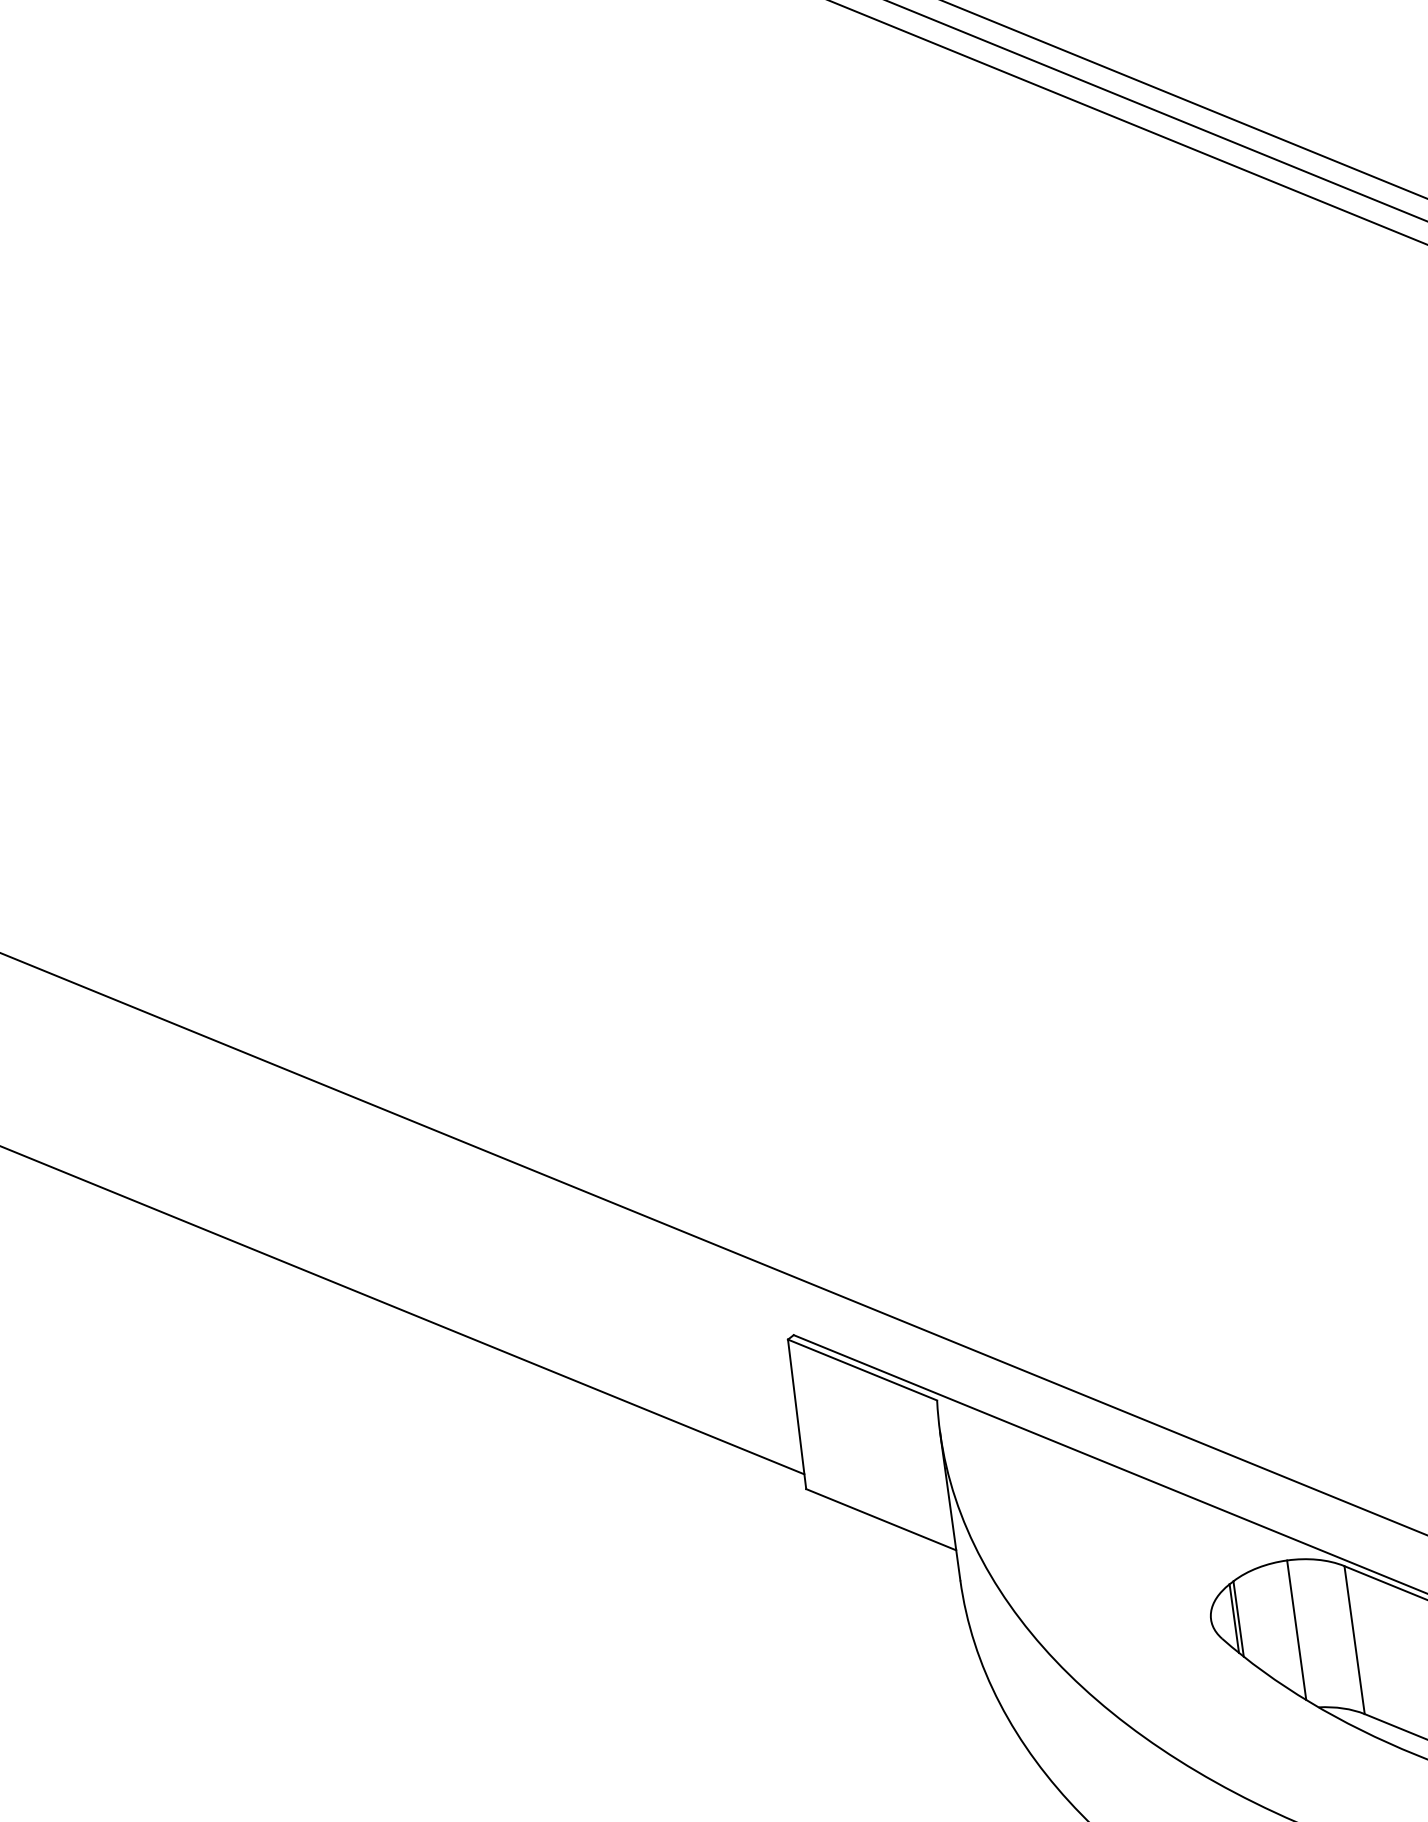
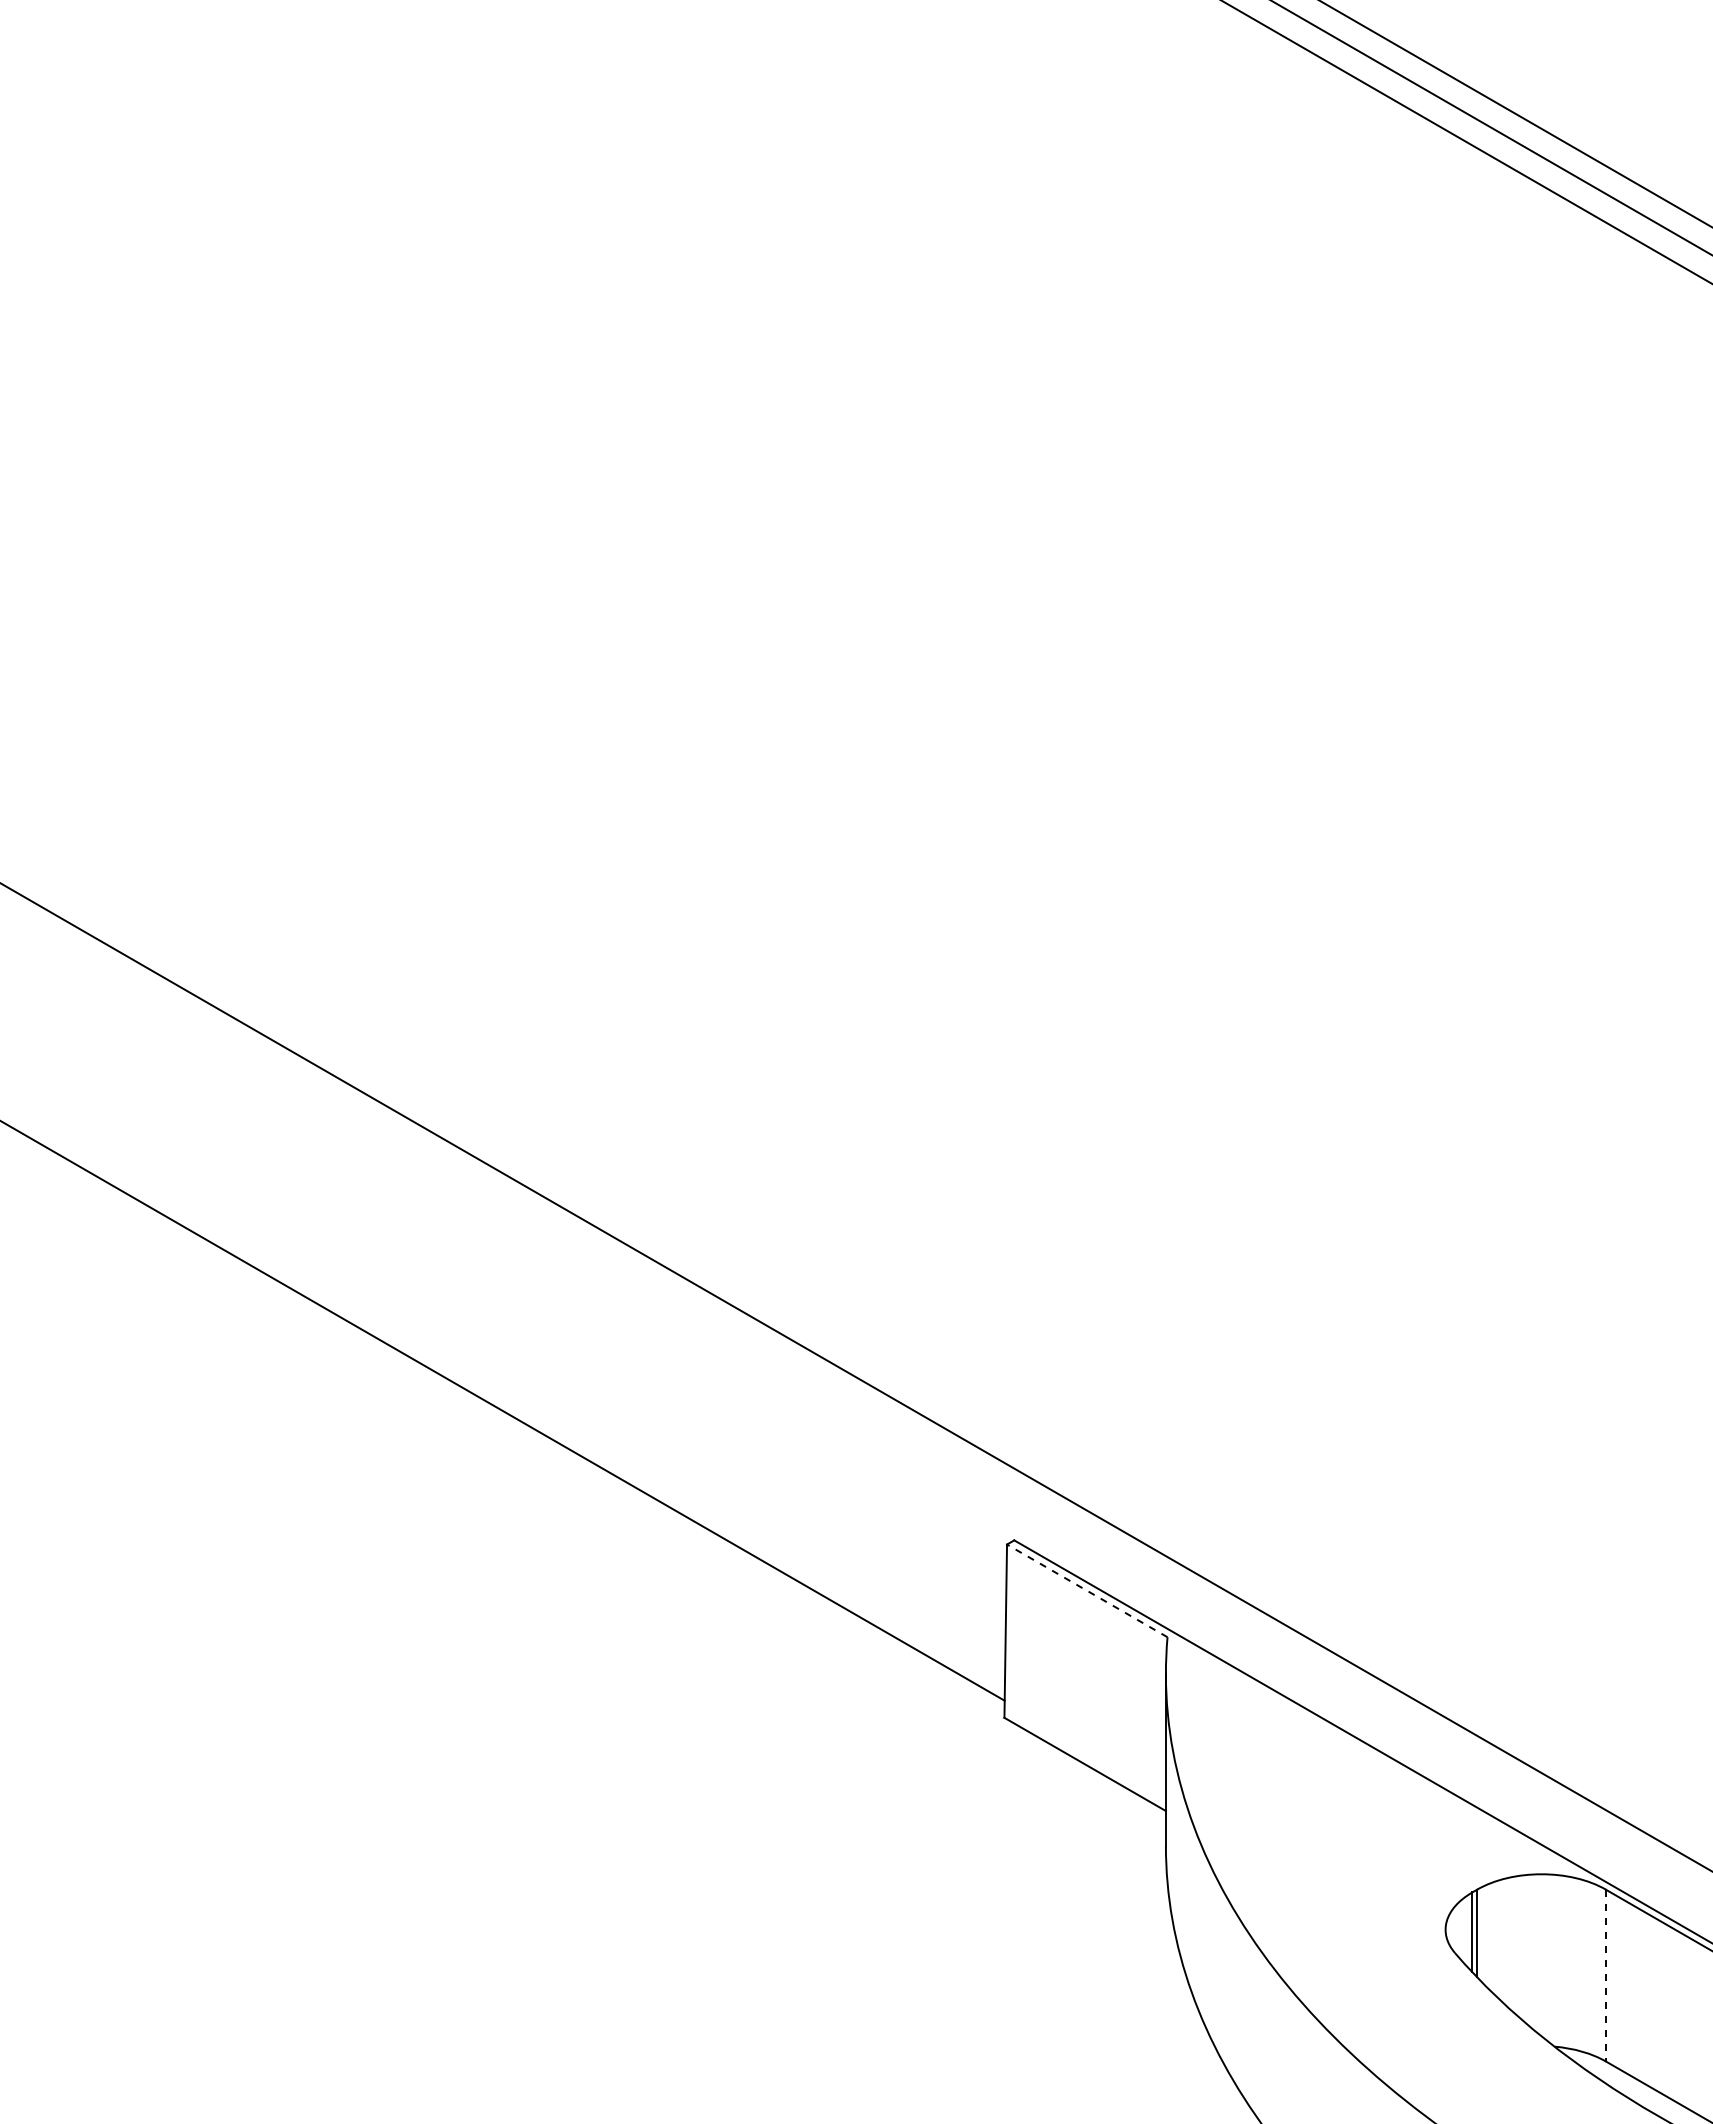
line: (862, 1369) -> (1087, 1590), solid -> dashed
line: (1296, 1630) -> (1541, 1955), removed
line: (1355, 1639) -> (1606, 1975), solid -> dashed

